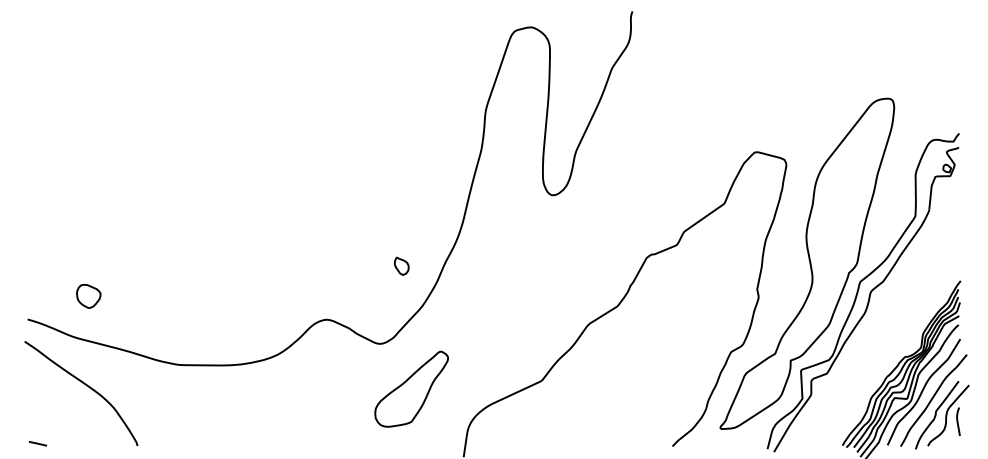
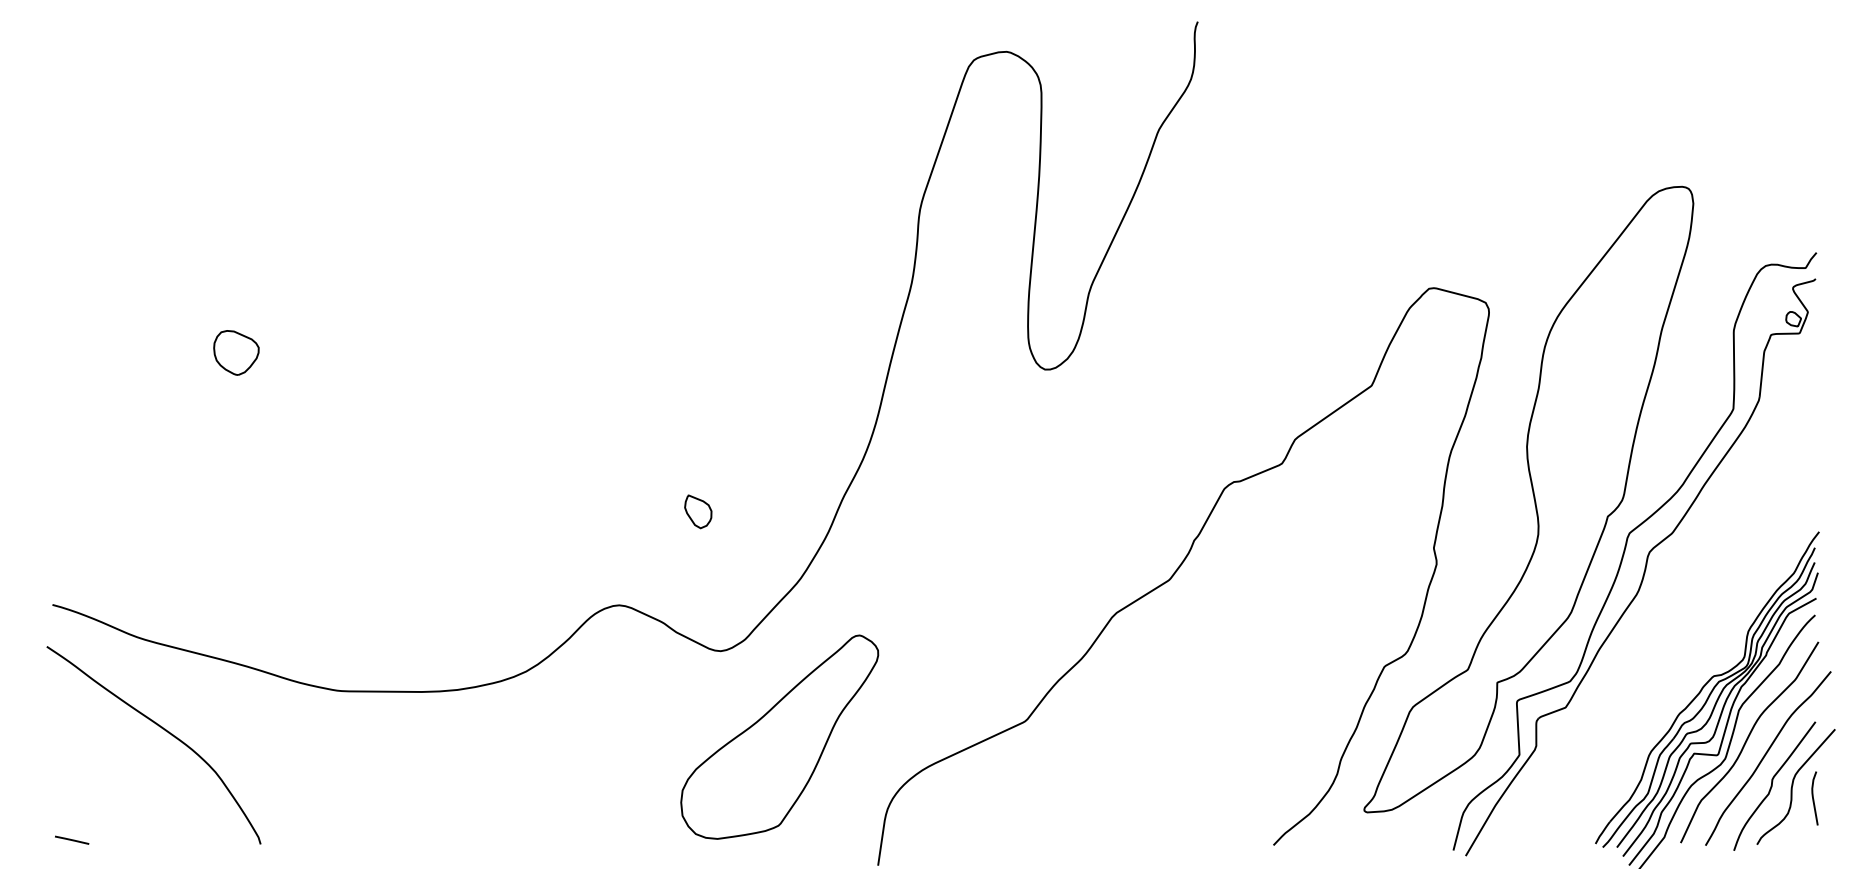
part: (401, 265) -> (697, 510), moved
part: (88, 295) -> (235, 351), moved
part: (411, 388) -> (779, 735), size x1.43

